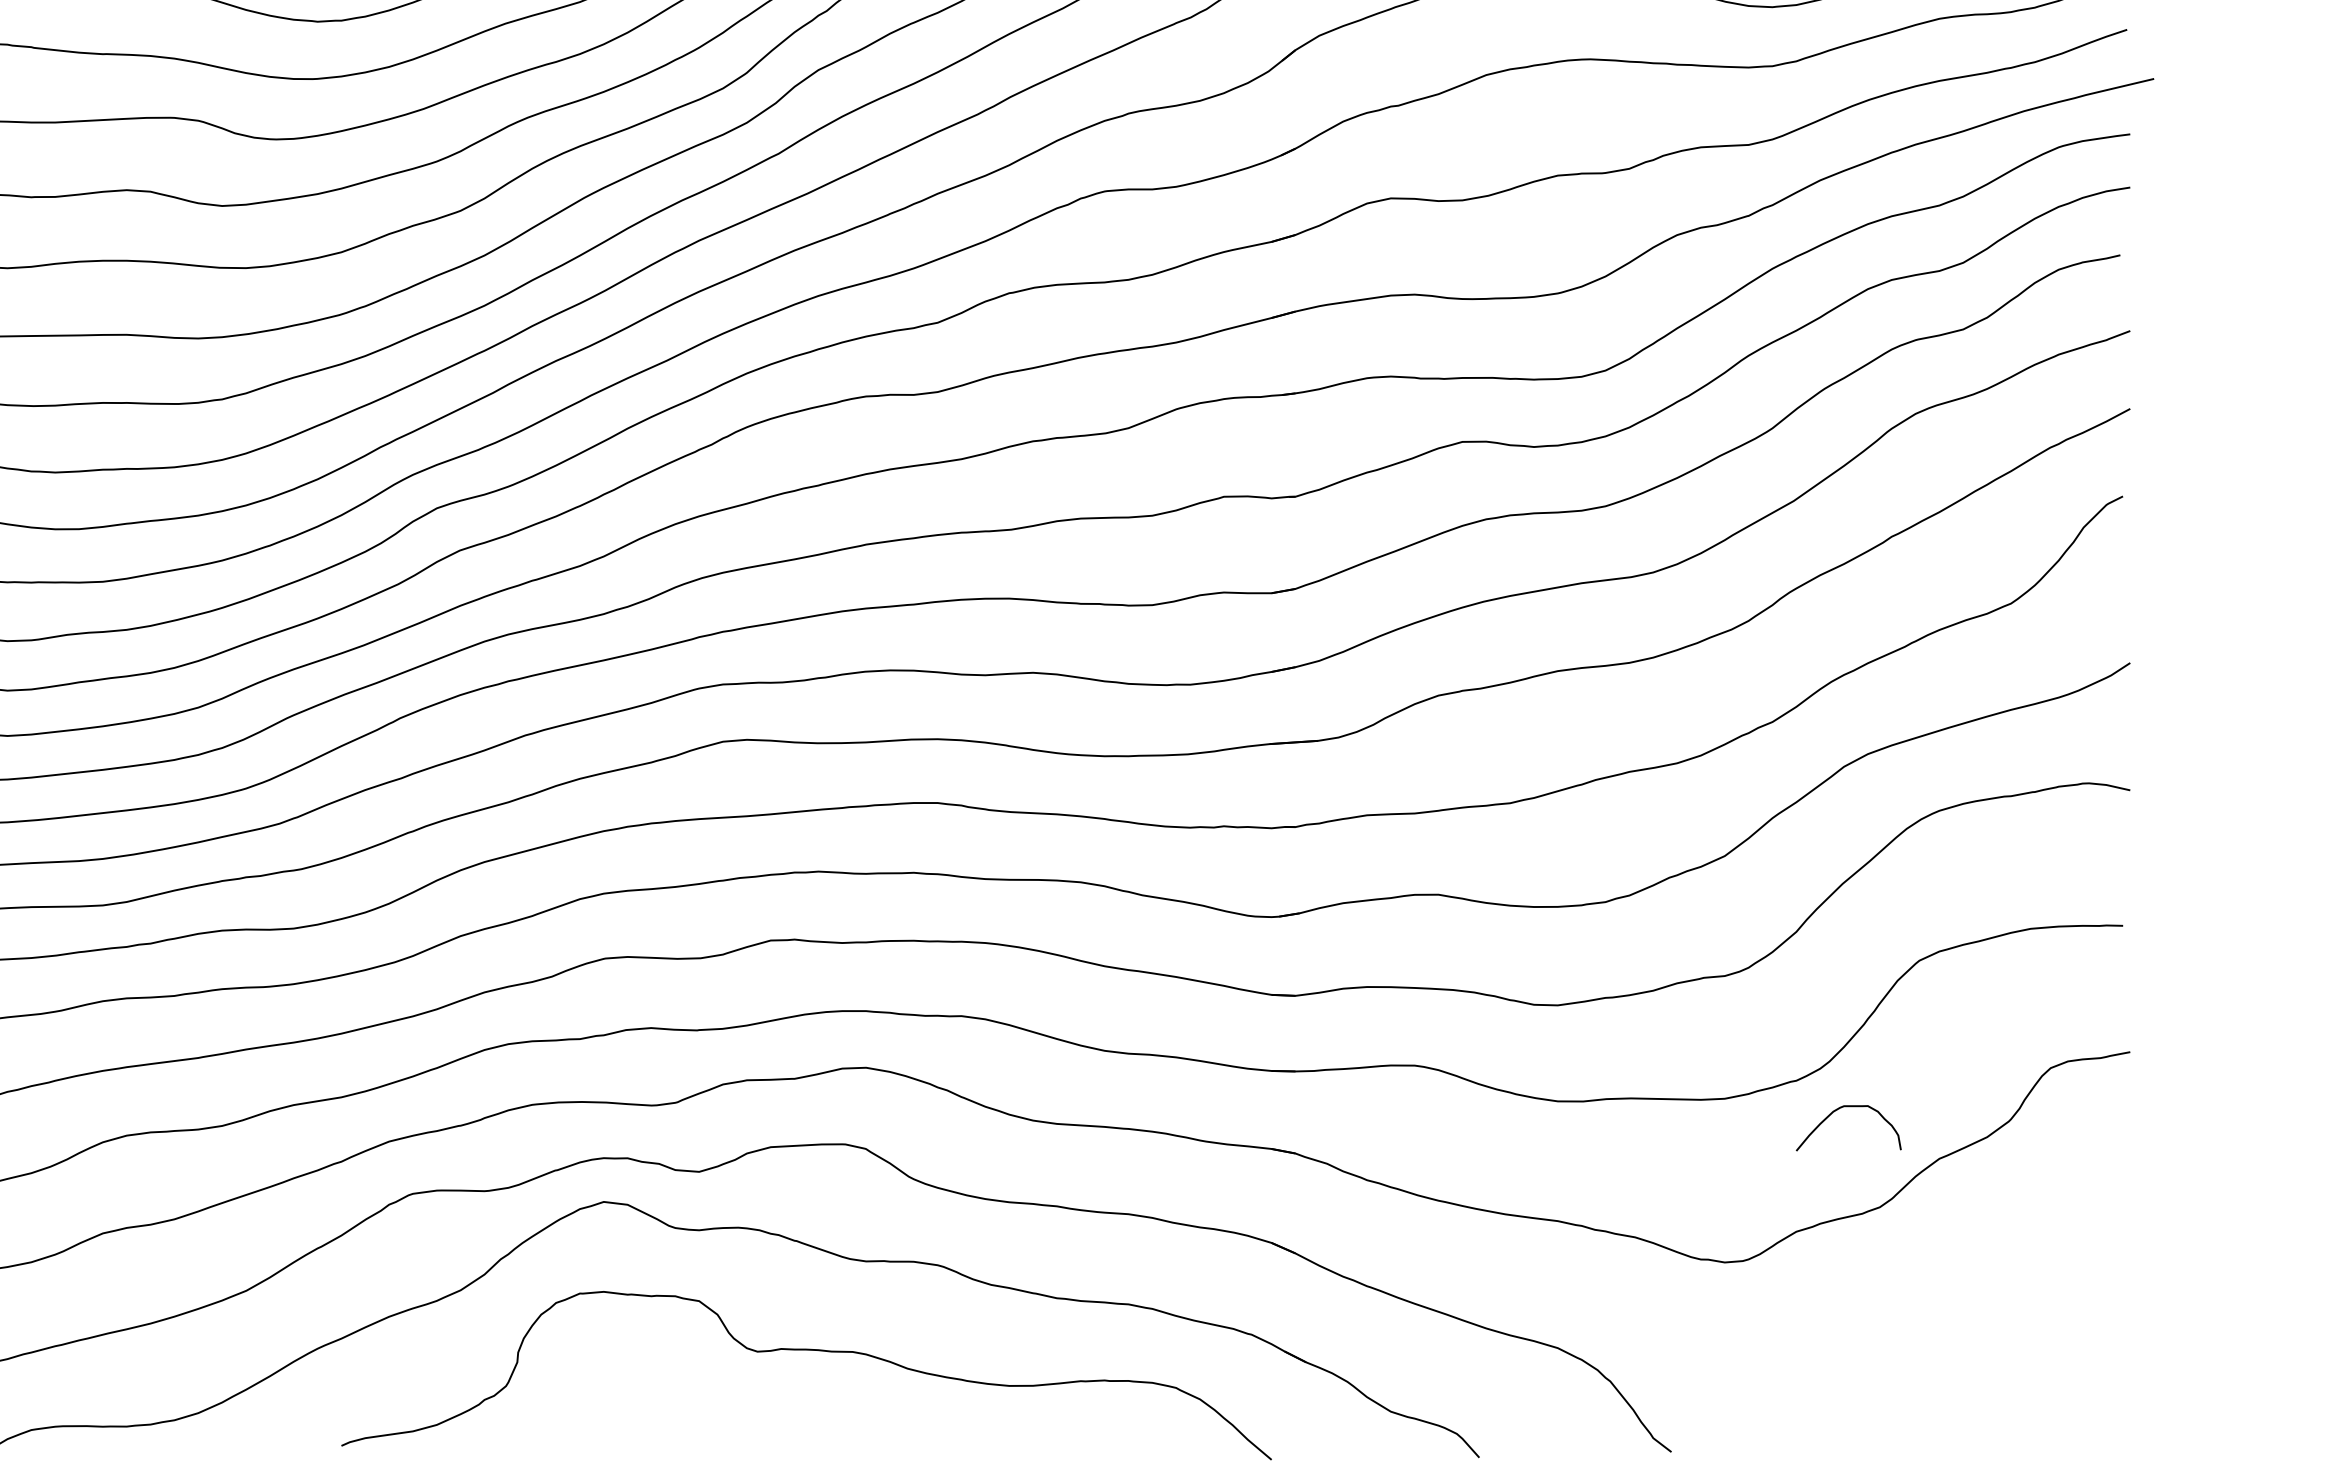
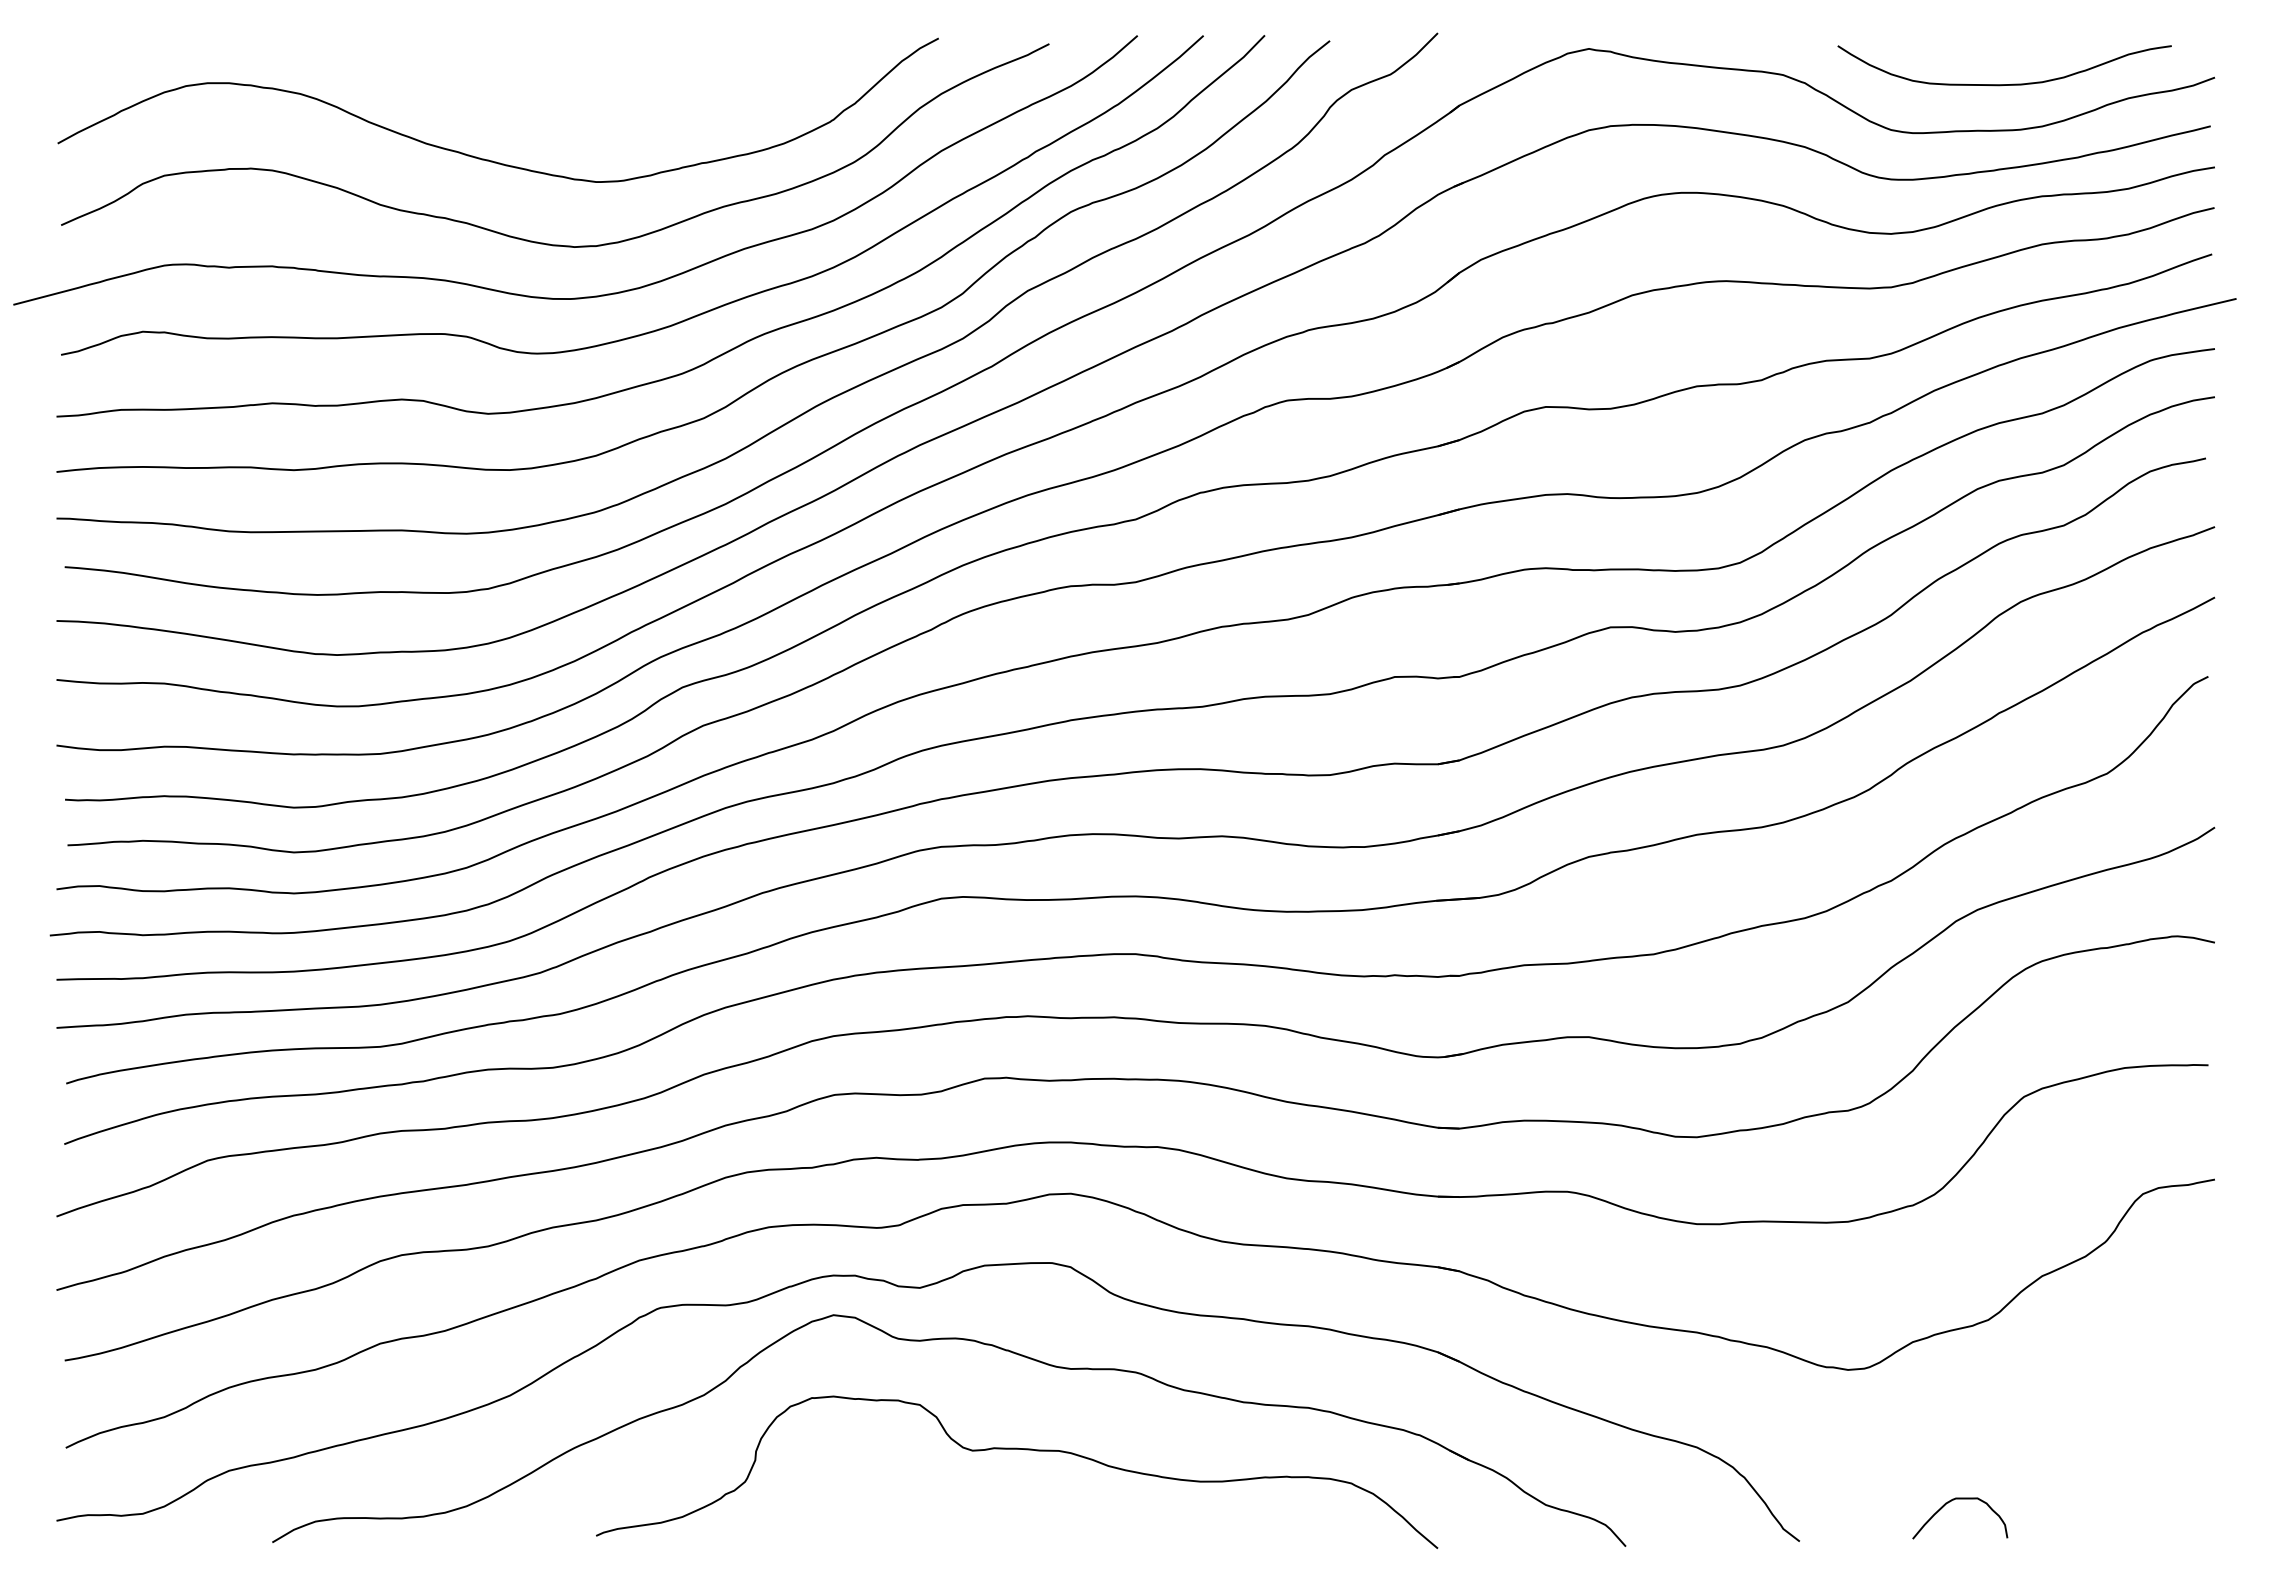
curve: (1838, 1110) -> (1950, 1502), moved

